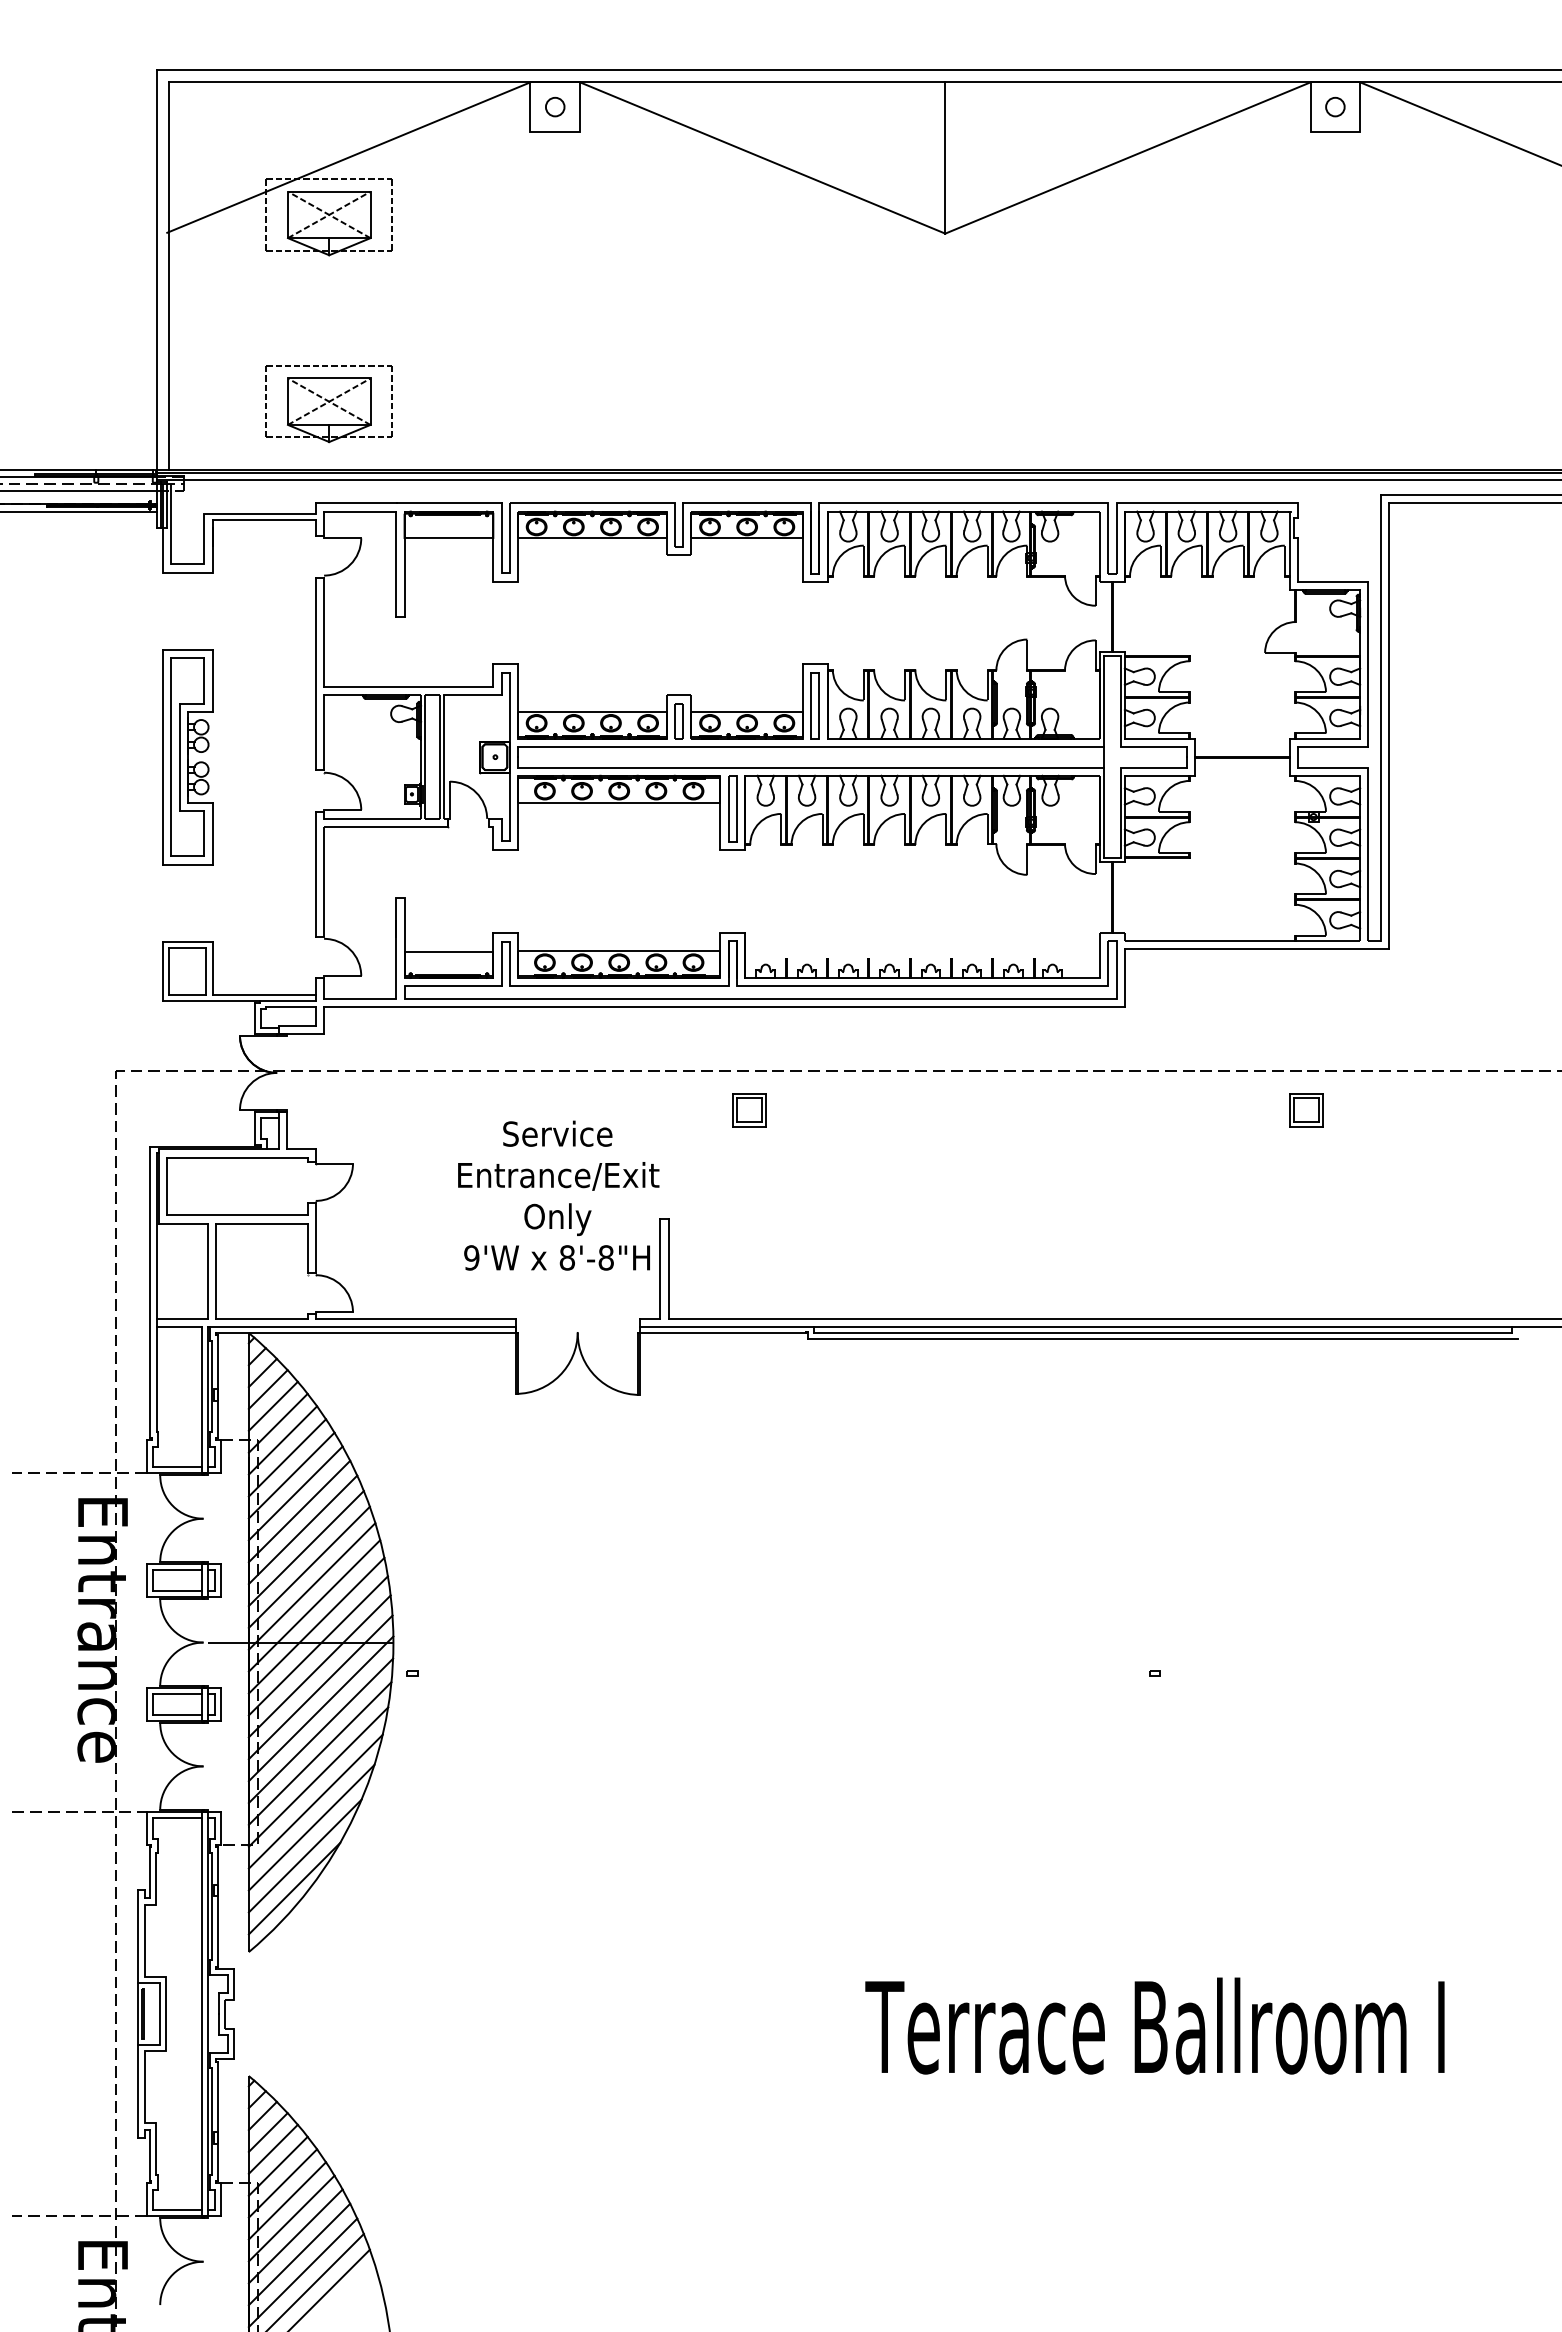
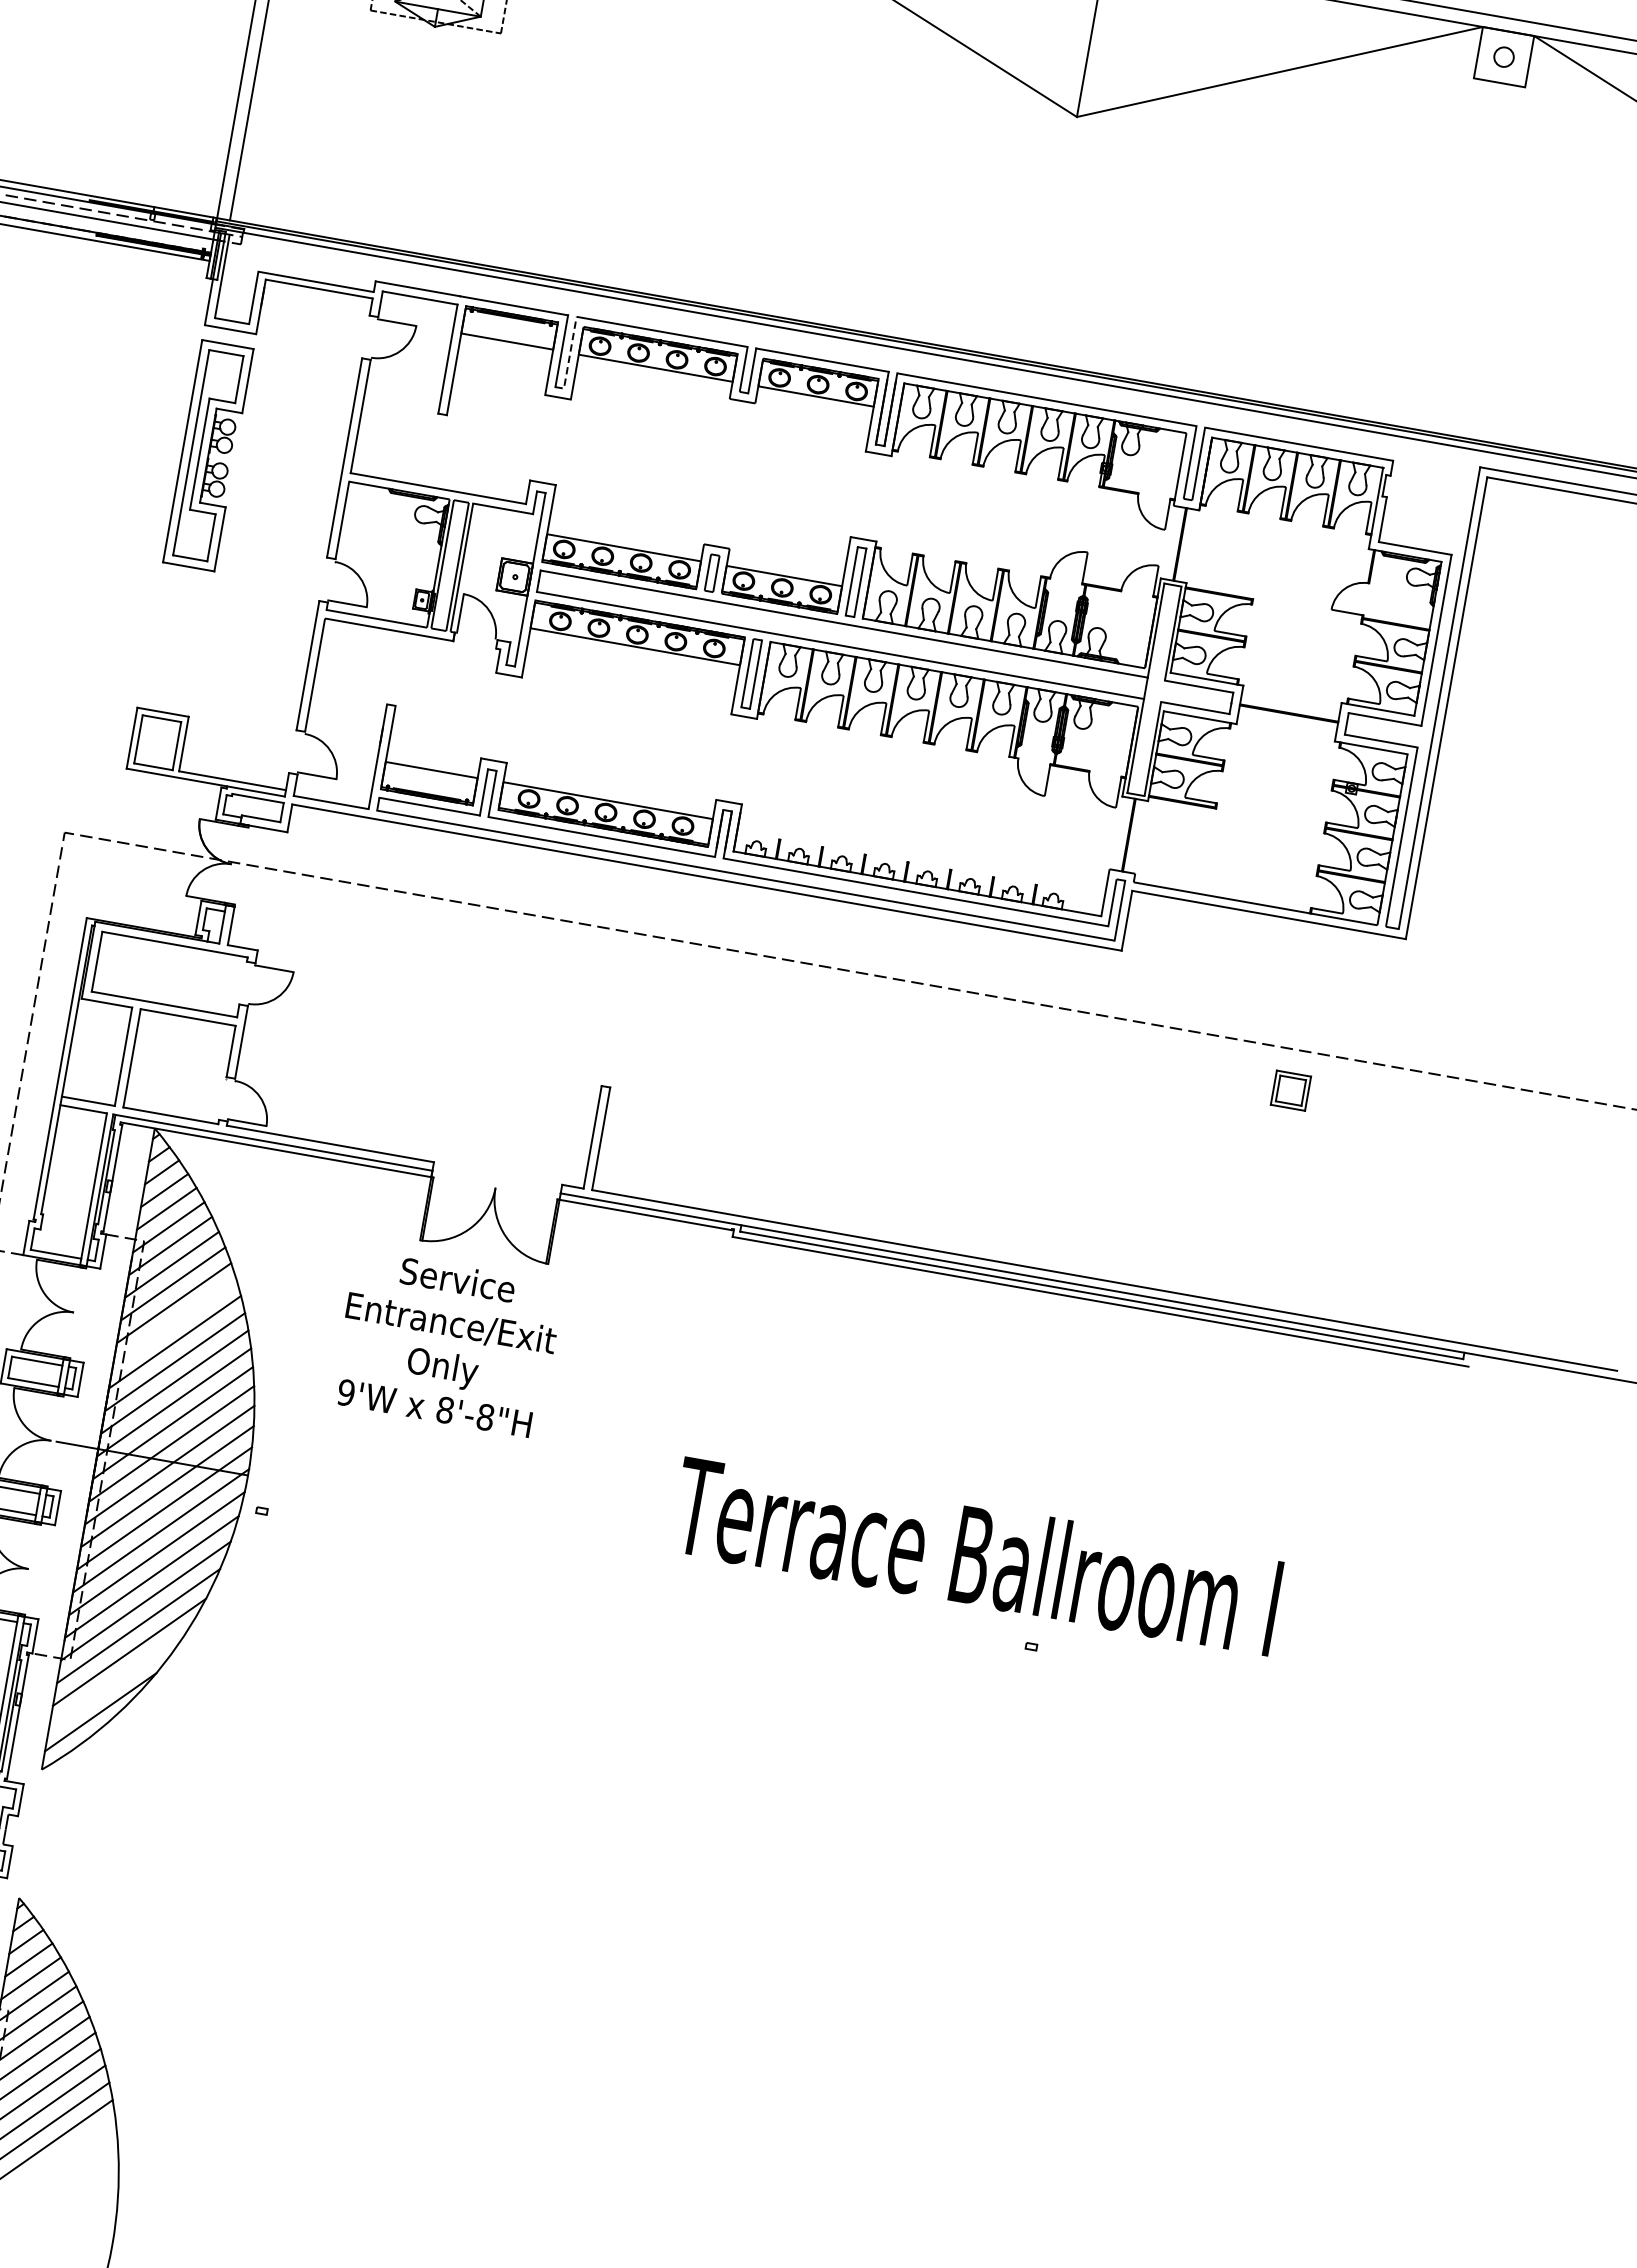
part: (328, 404) -> (406, 181), removed
line: (509, 542) -> (569, 357), solid -> dashed
part: (187, 757) -> (207, 455), moved
part: (749, 1110) -> (713, 989), removed
text: (558, 1195) -> (447, 1343), moved
line: (299, 1511) -> (174, 1322), removed
line: (304, 1855) -> (117, 1679), removed
text: (1154, 2025) -> (976, 1554), moved

